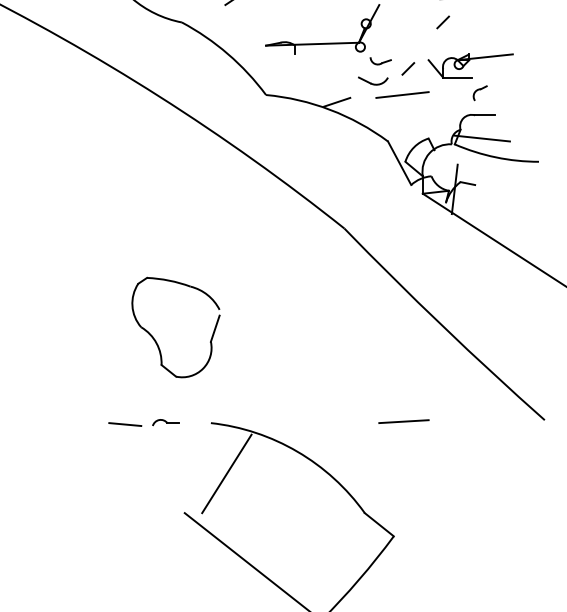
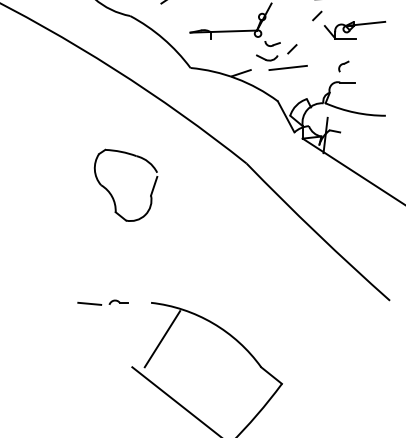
part: (471, 66) -> (355, 30), moved
line: (482, 139) -> (345, 99), removed
part: (155, 338) -> (111, 193), moved
line: (402, 421) -> (288, 301), removed

